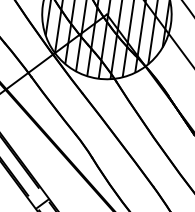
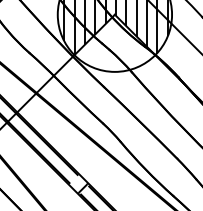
hatch: (97, 46) -> (110, 43), removed

